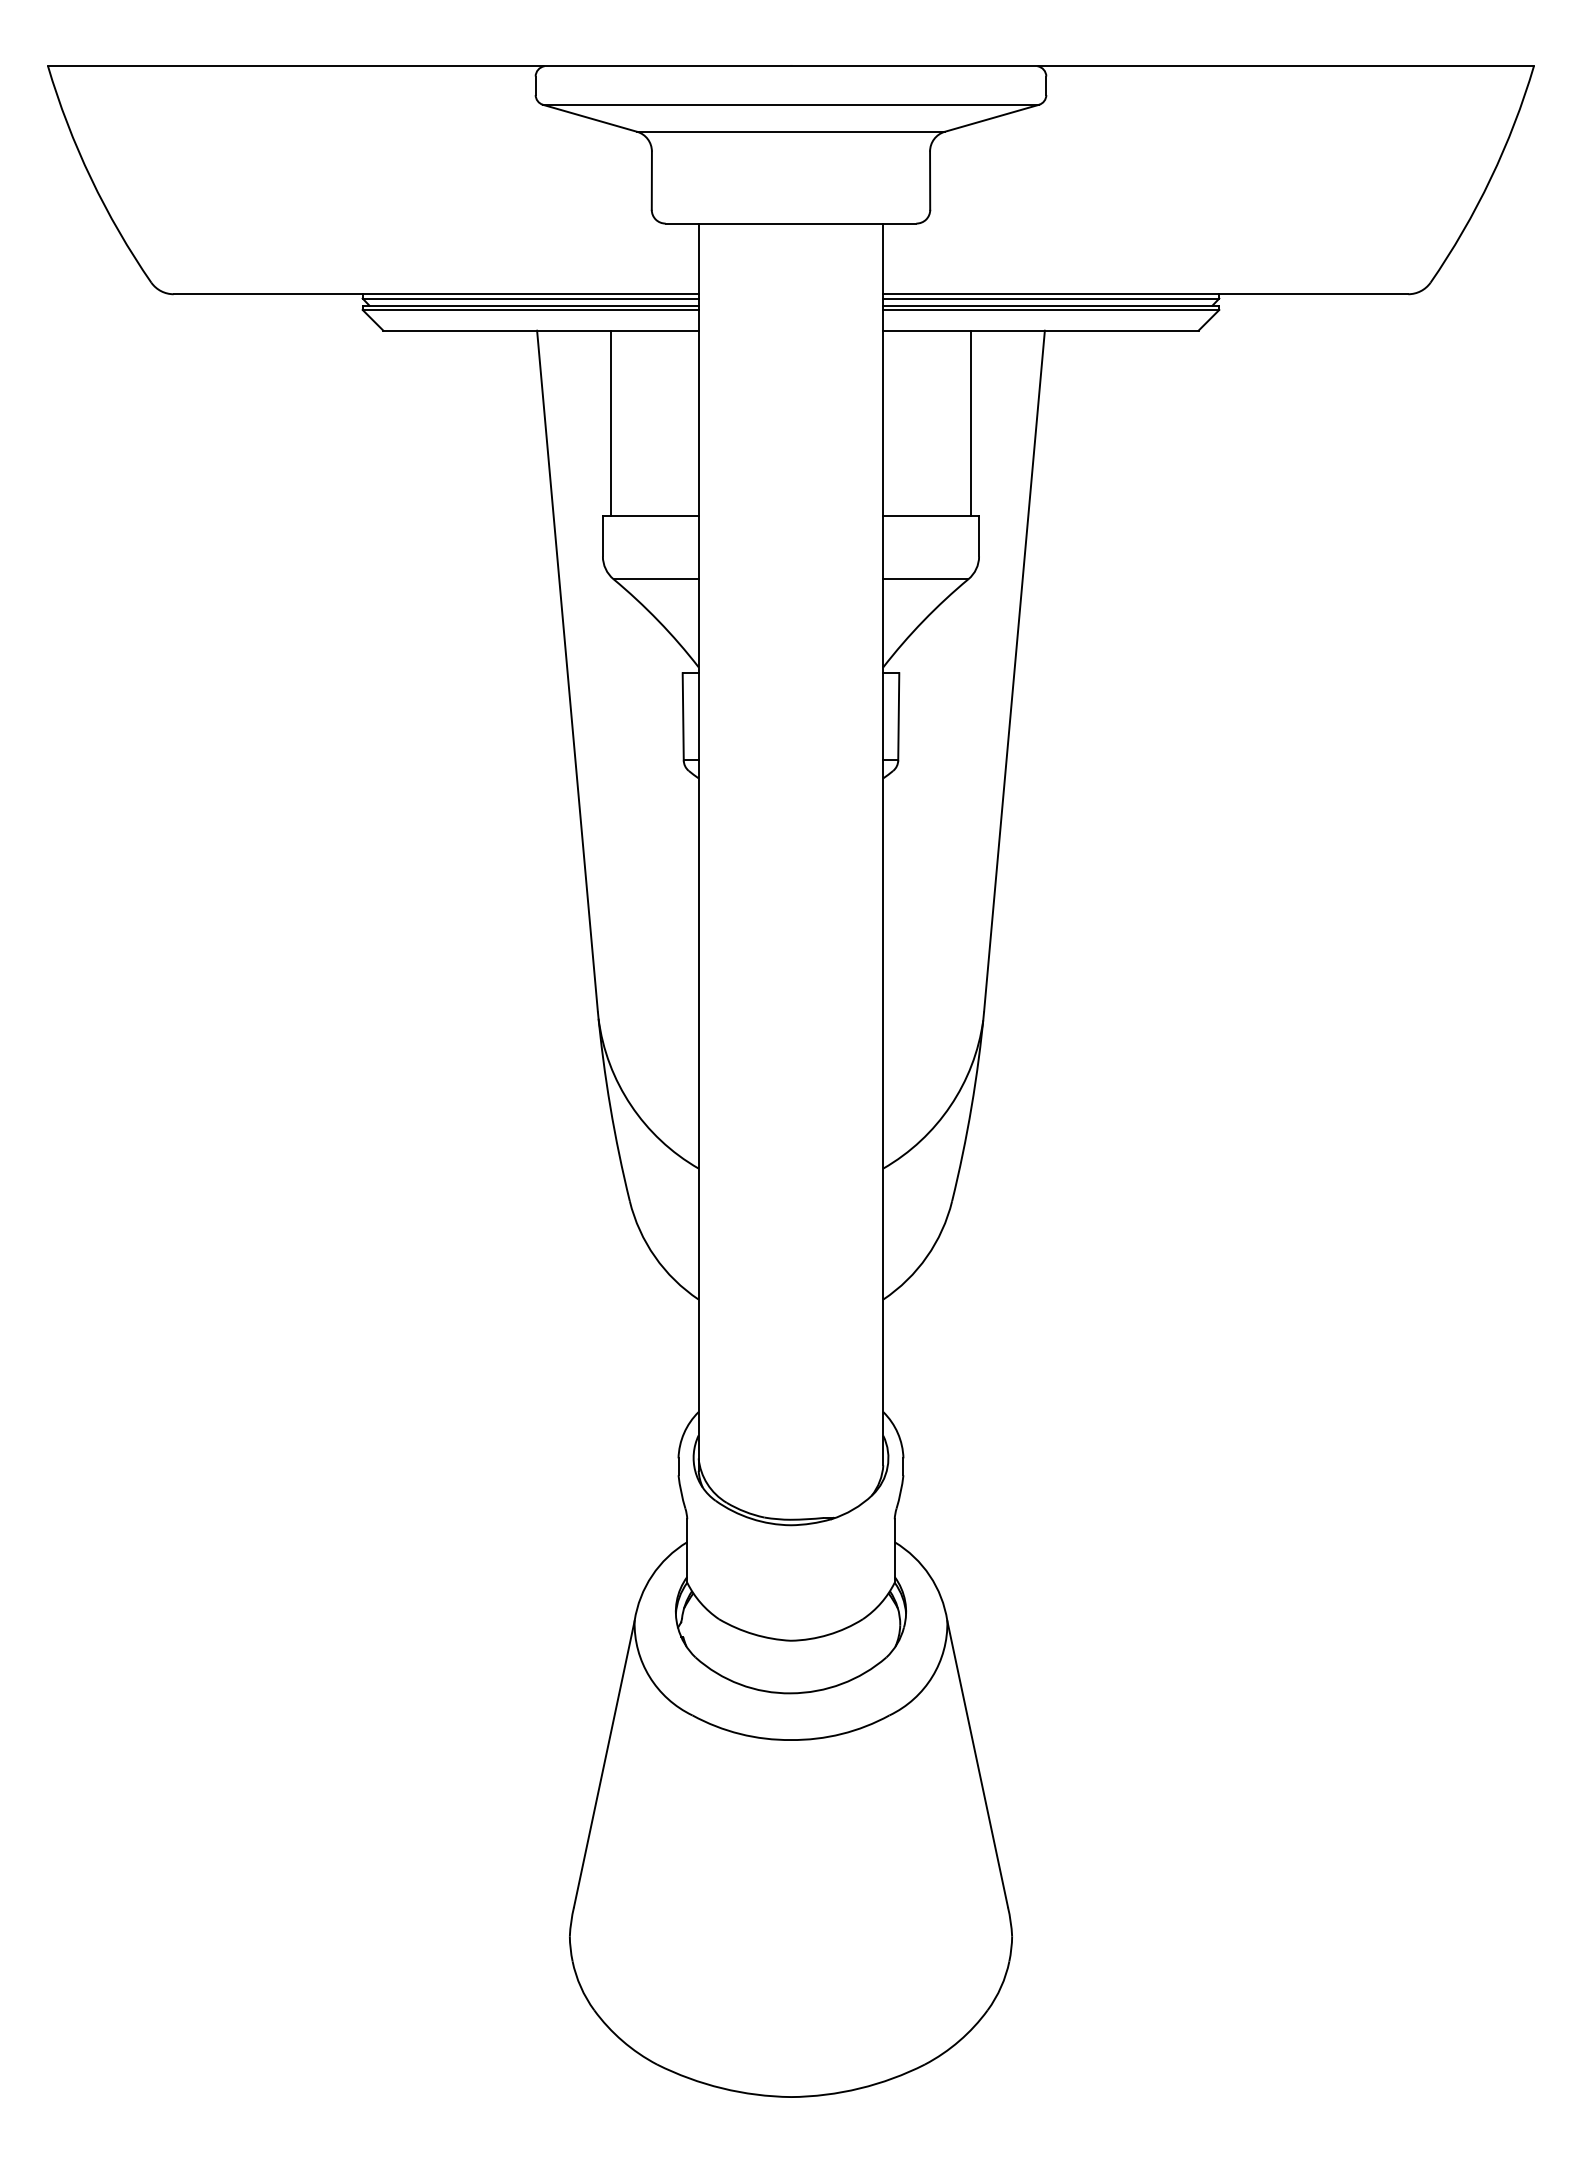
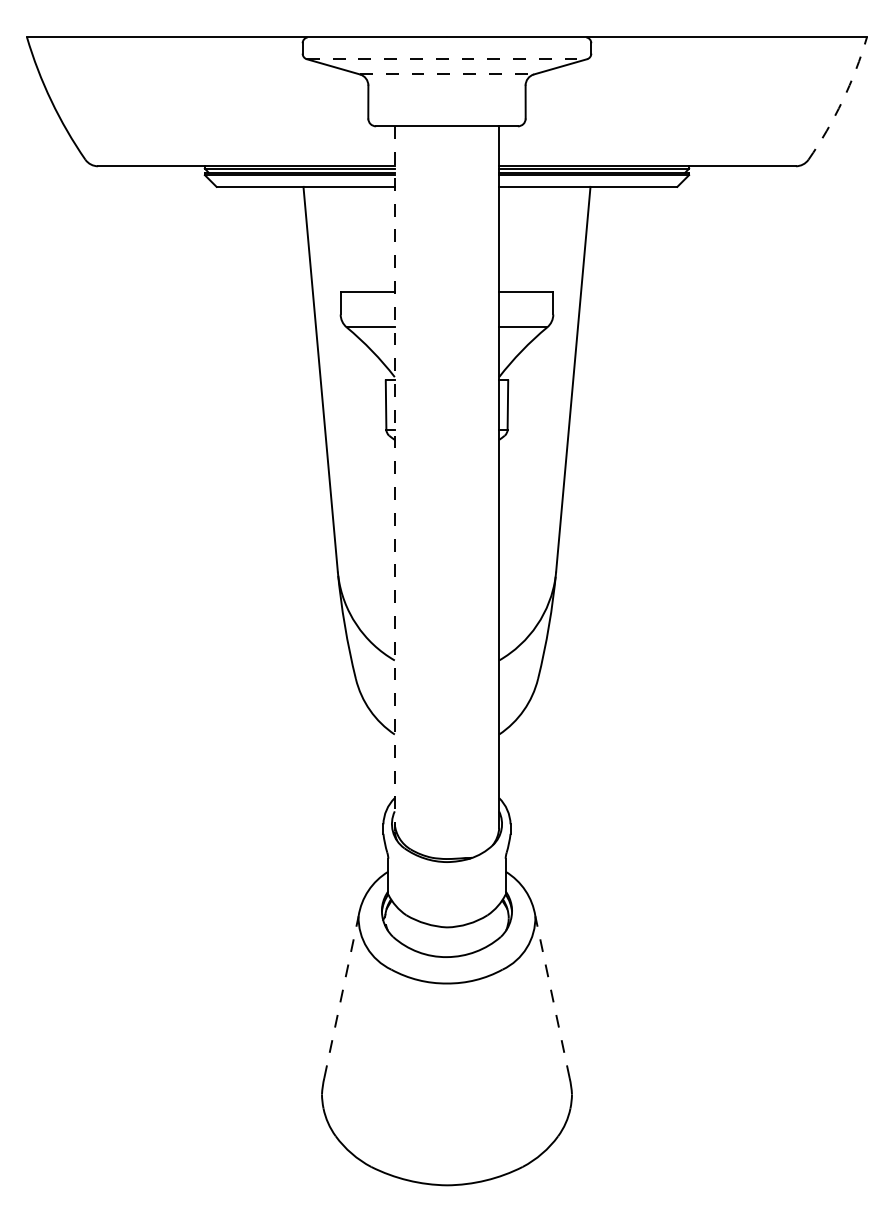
line: (791, 105) -> (447, 59), solid -> dashed
line: (791, 131) -> (447, 74), solid -> dashed
arc: (1490, 177) -> (842, 100), solid -> dashed
line: (611, 422) -> (345, 238), removed
line: (970, 422) -> (548, 238), removed
line: (698, 846) -> (394, 478), solid -> dashed
line: (604, 1764) -> (341, 997), solid -> dashed
line: (977, 1764) -> (552, 997), solid -> dashed

